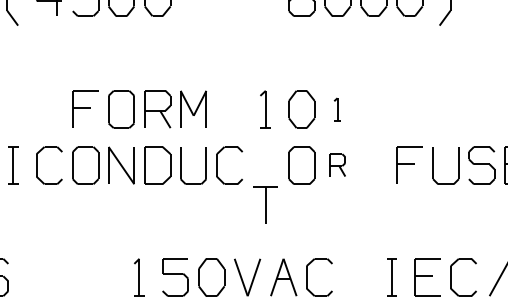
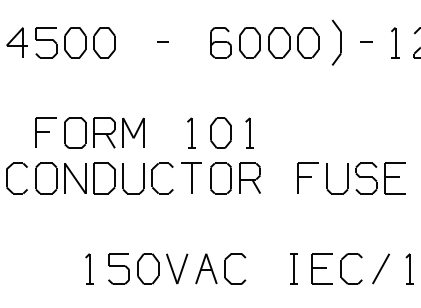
part: (337, 108) -> (249, 132), size x1.67
part: (337, 164) -> (249, 177), size x1.67
part: (265, 203) -> (191, 177), moved

